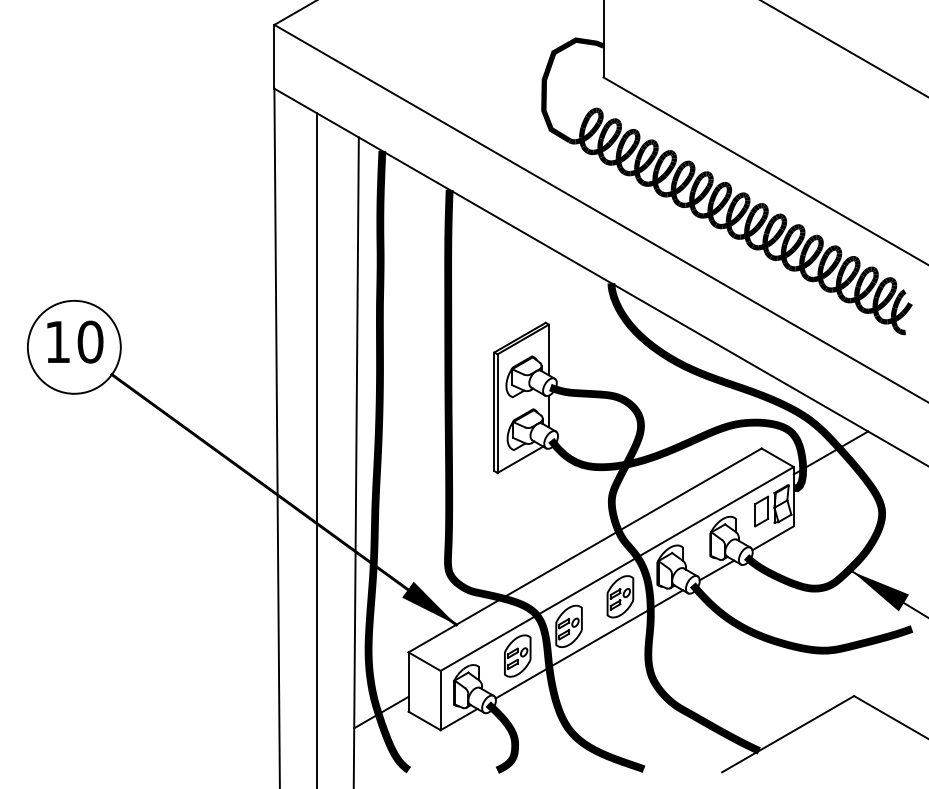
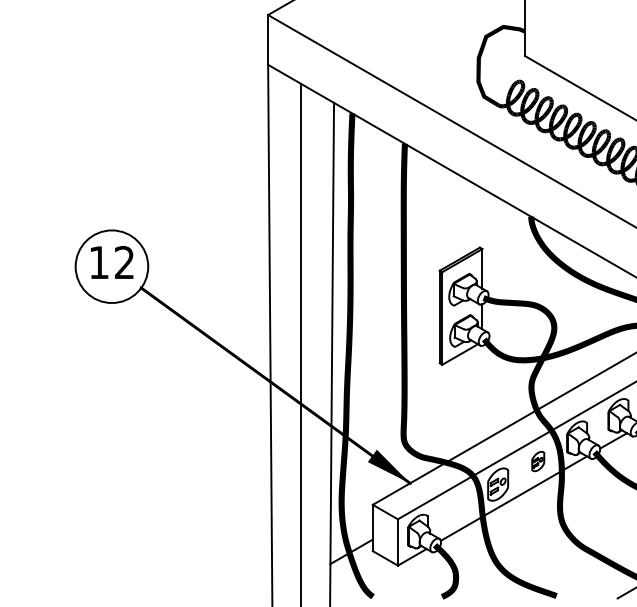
text: (90, 341) -> (124, 262), 10 -> 12
part: (620, 596) -> (538, 461), size x0.6
part: (517, 655) -> (457, 507), removed

